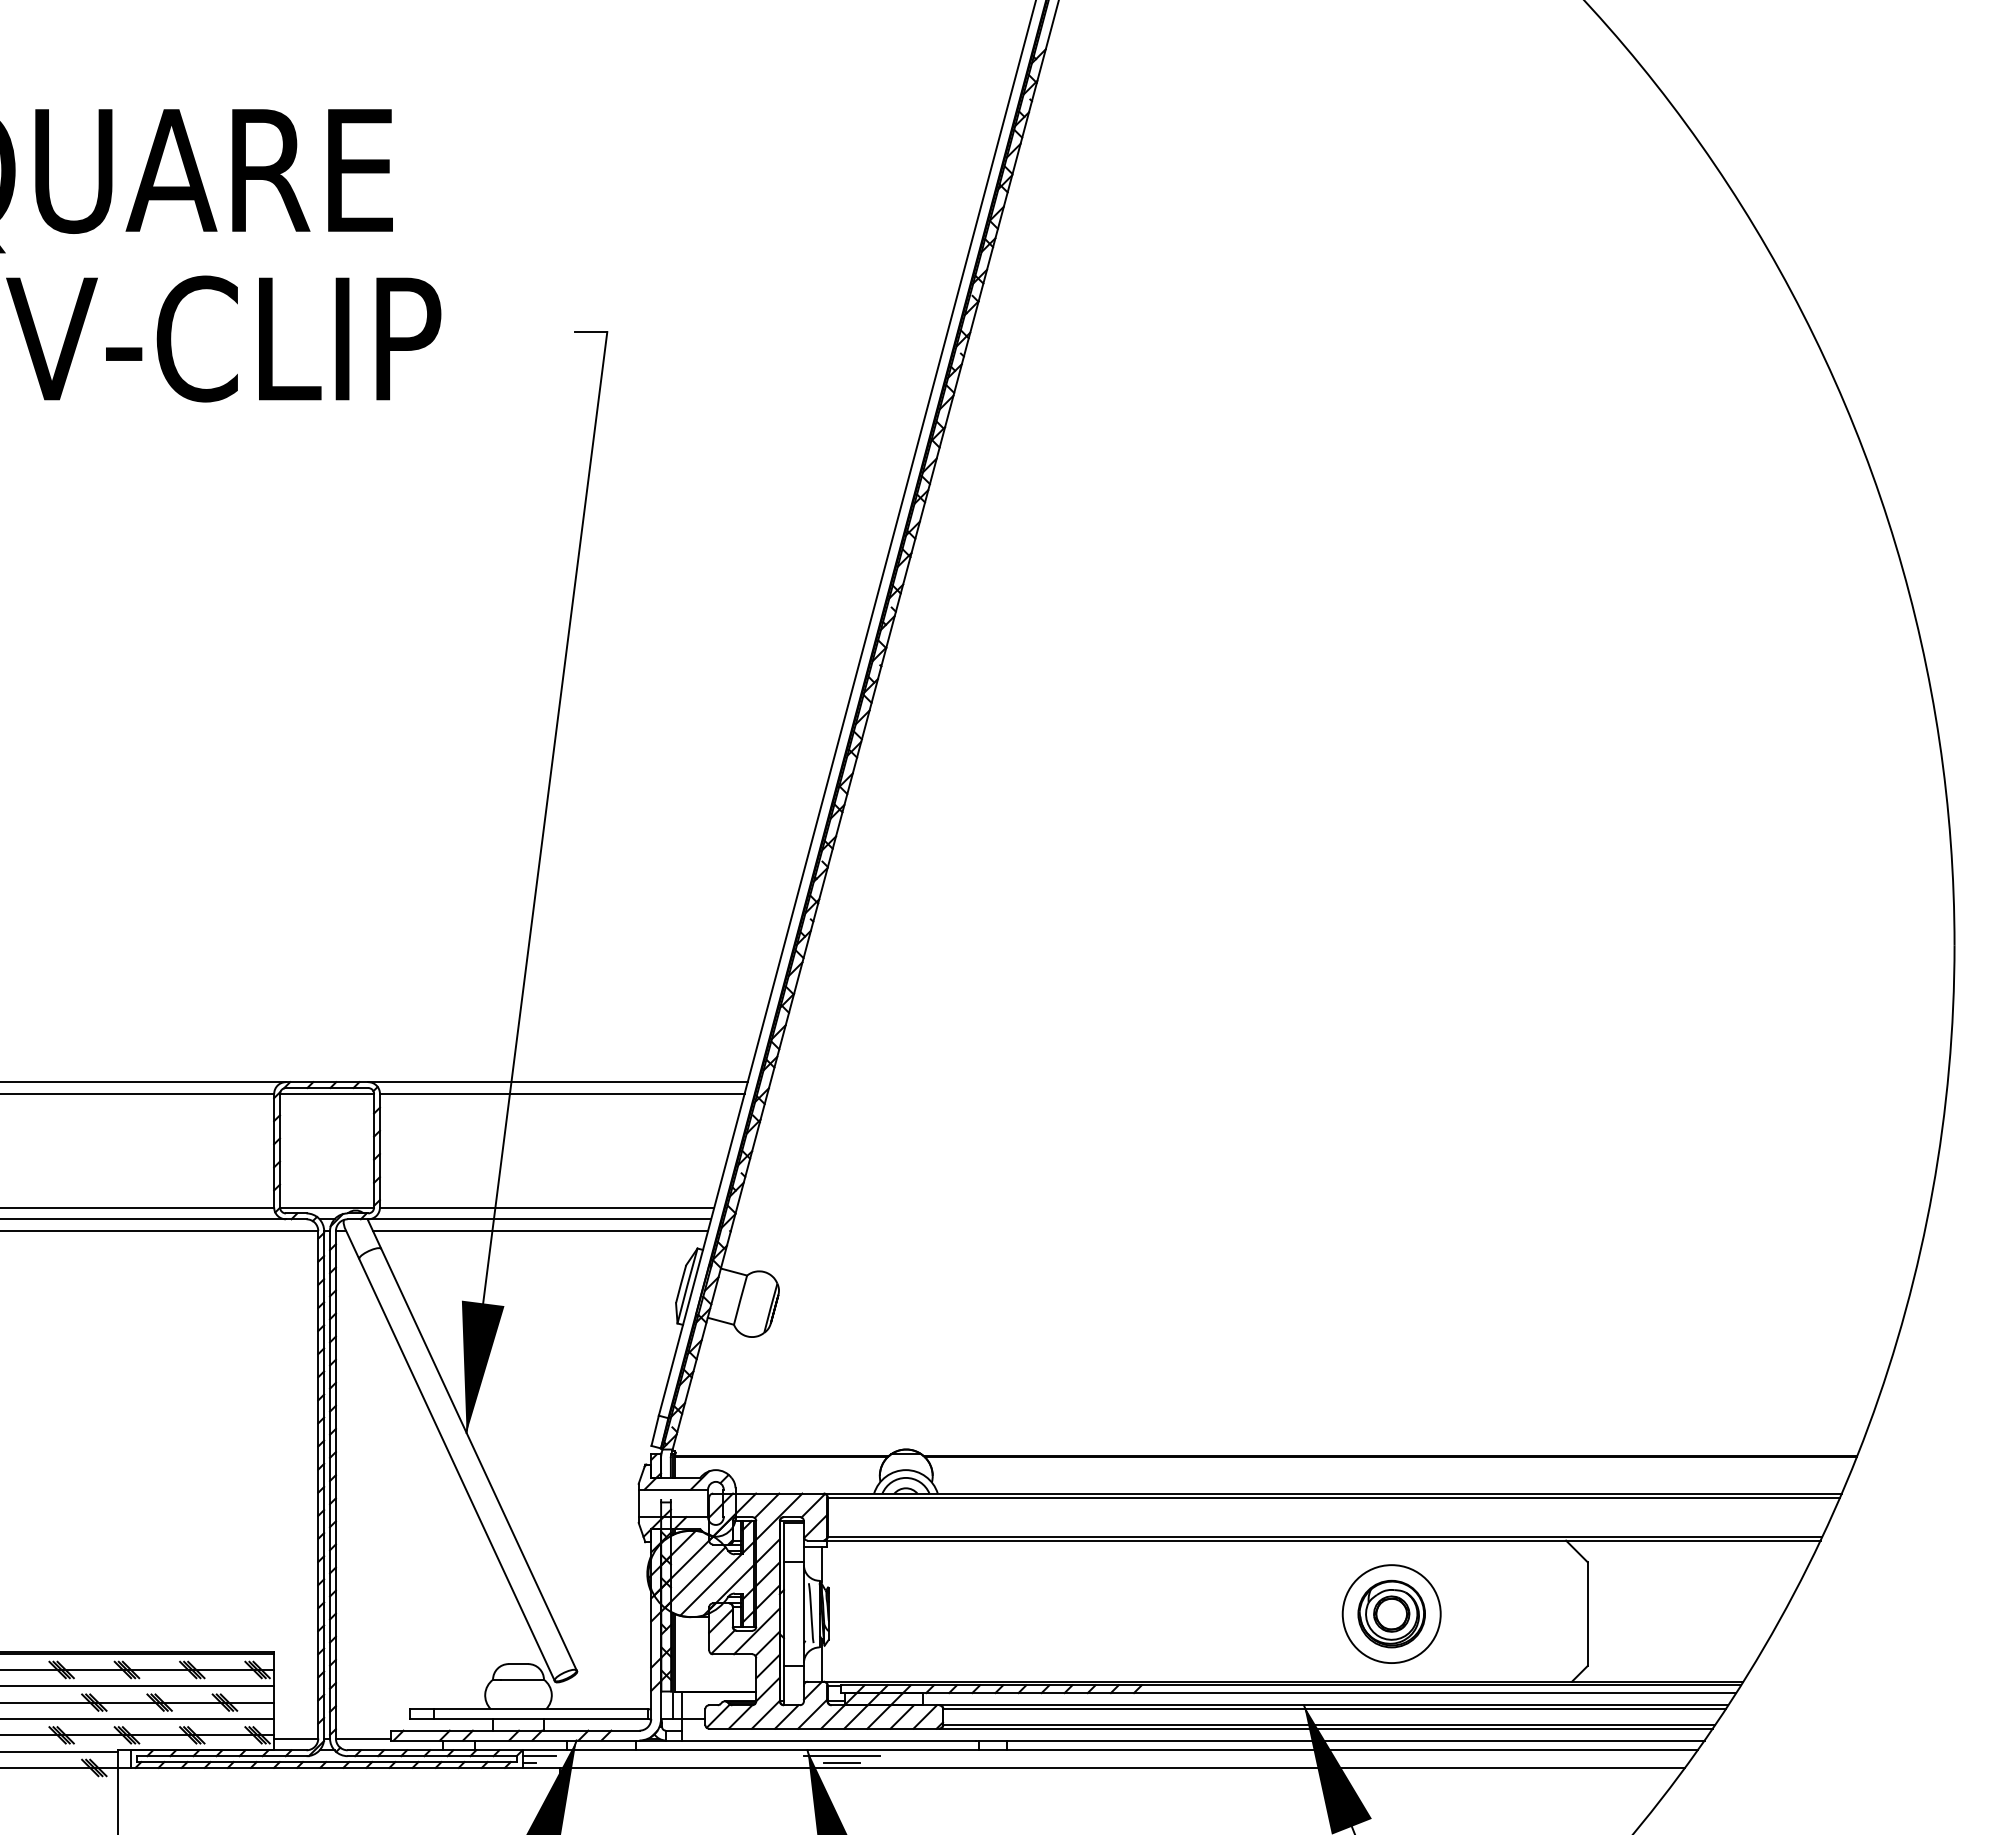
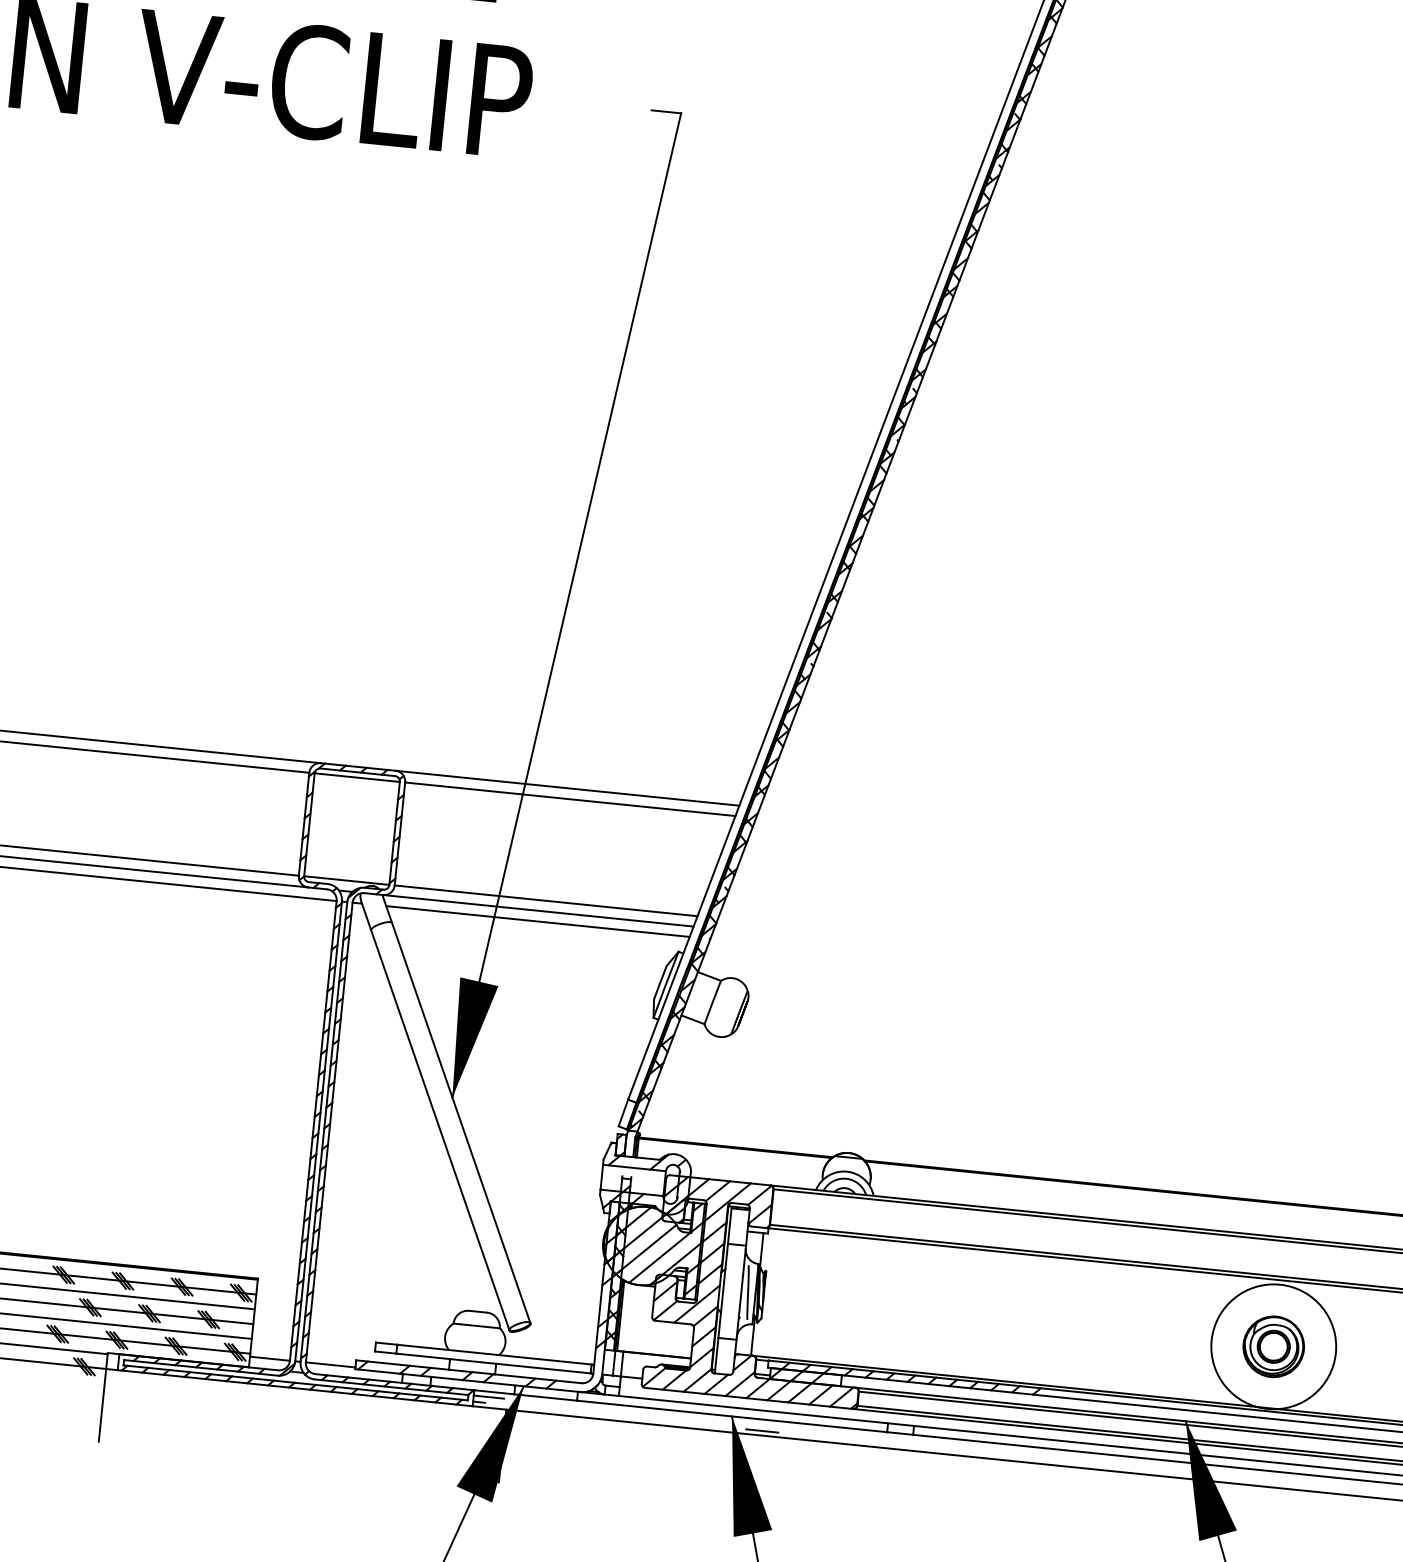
circle: (1391, 1614) -> (1273, 1347), size x1.4
line: (842, 1756) -> (763, 1425), removed

